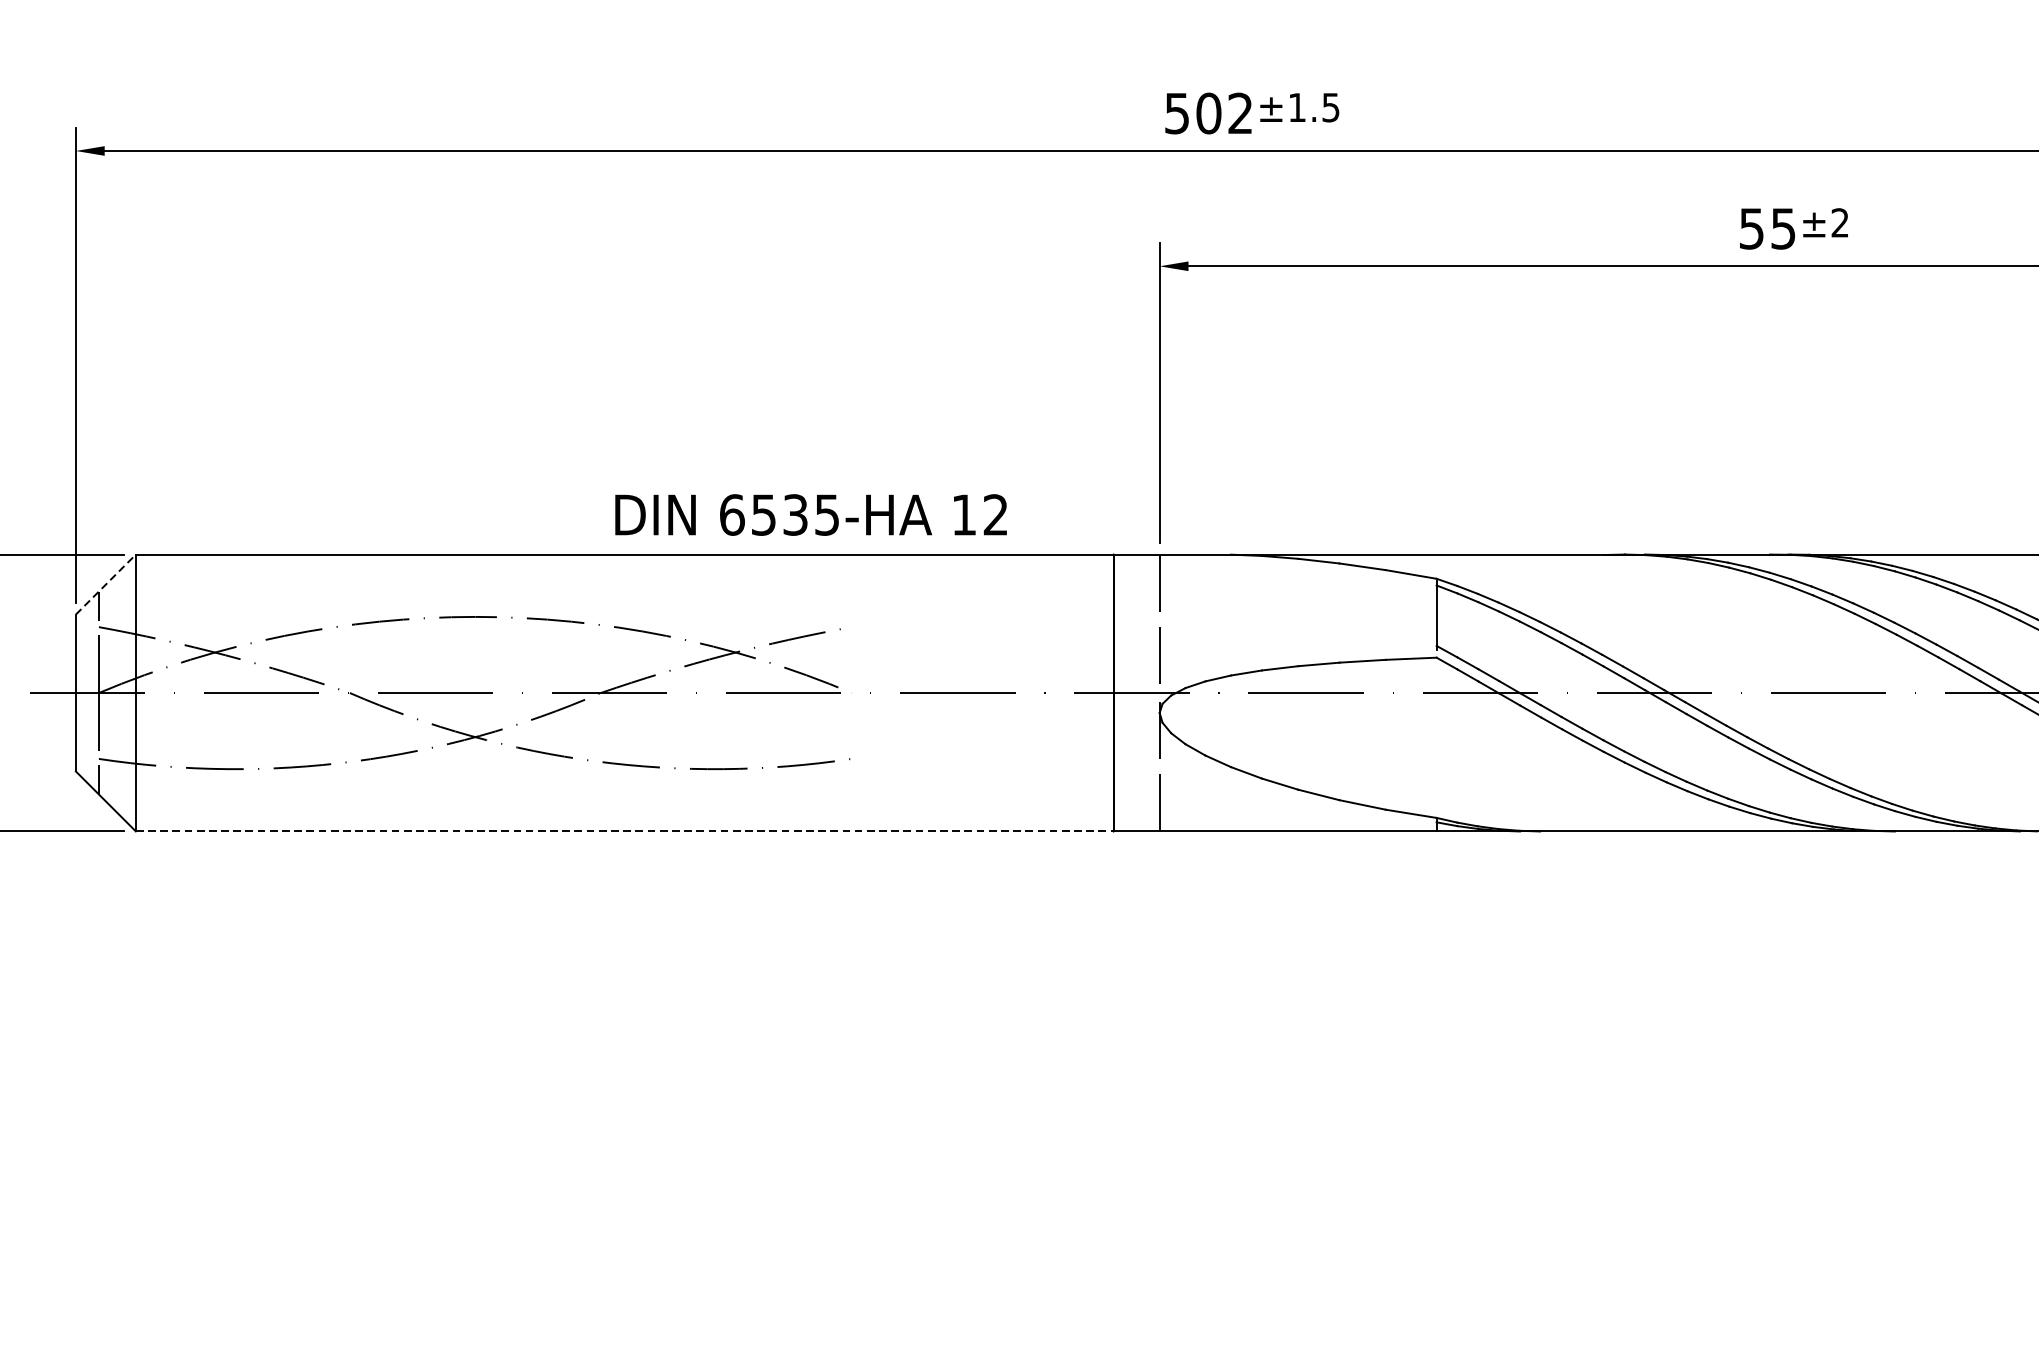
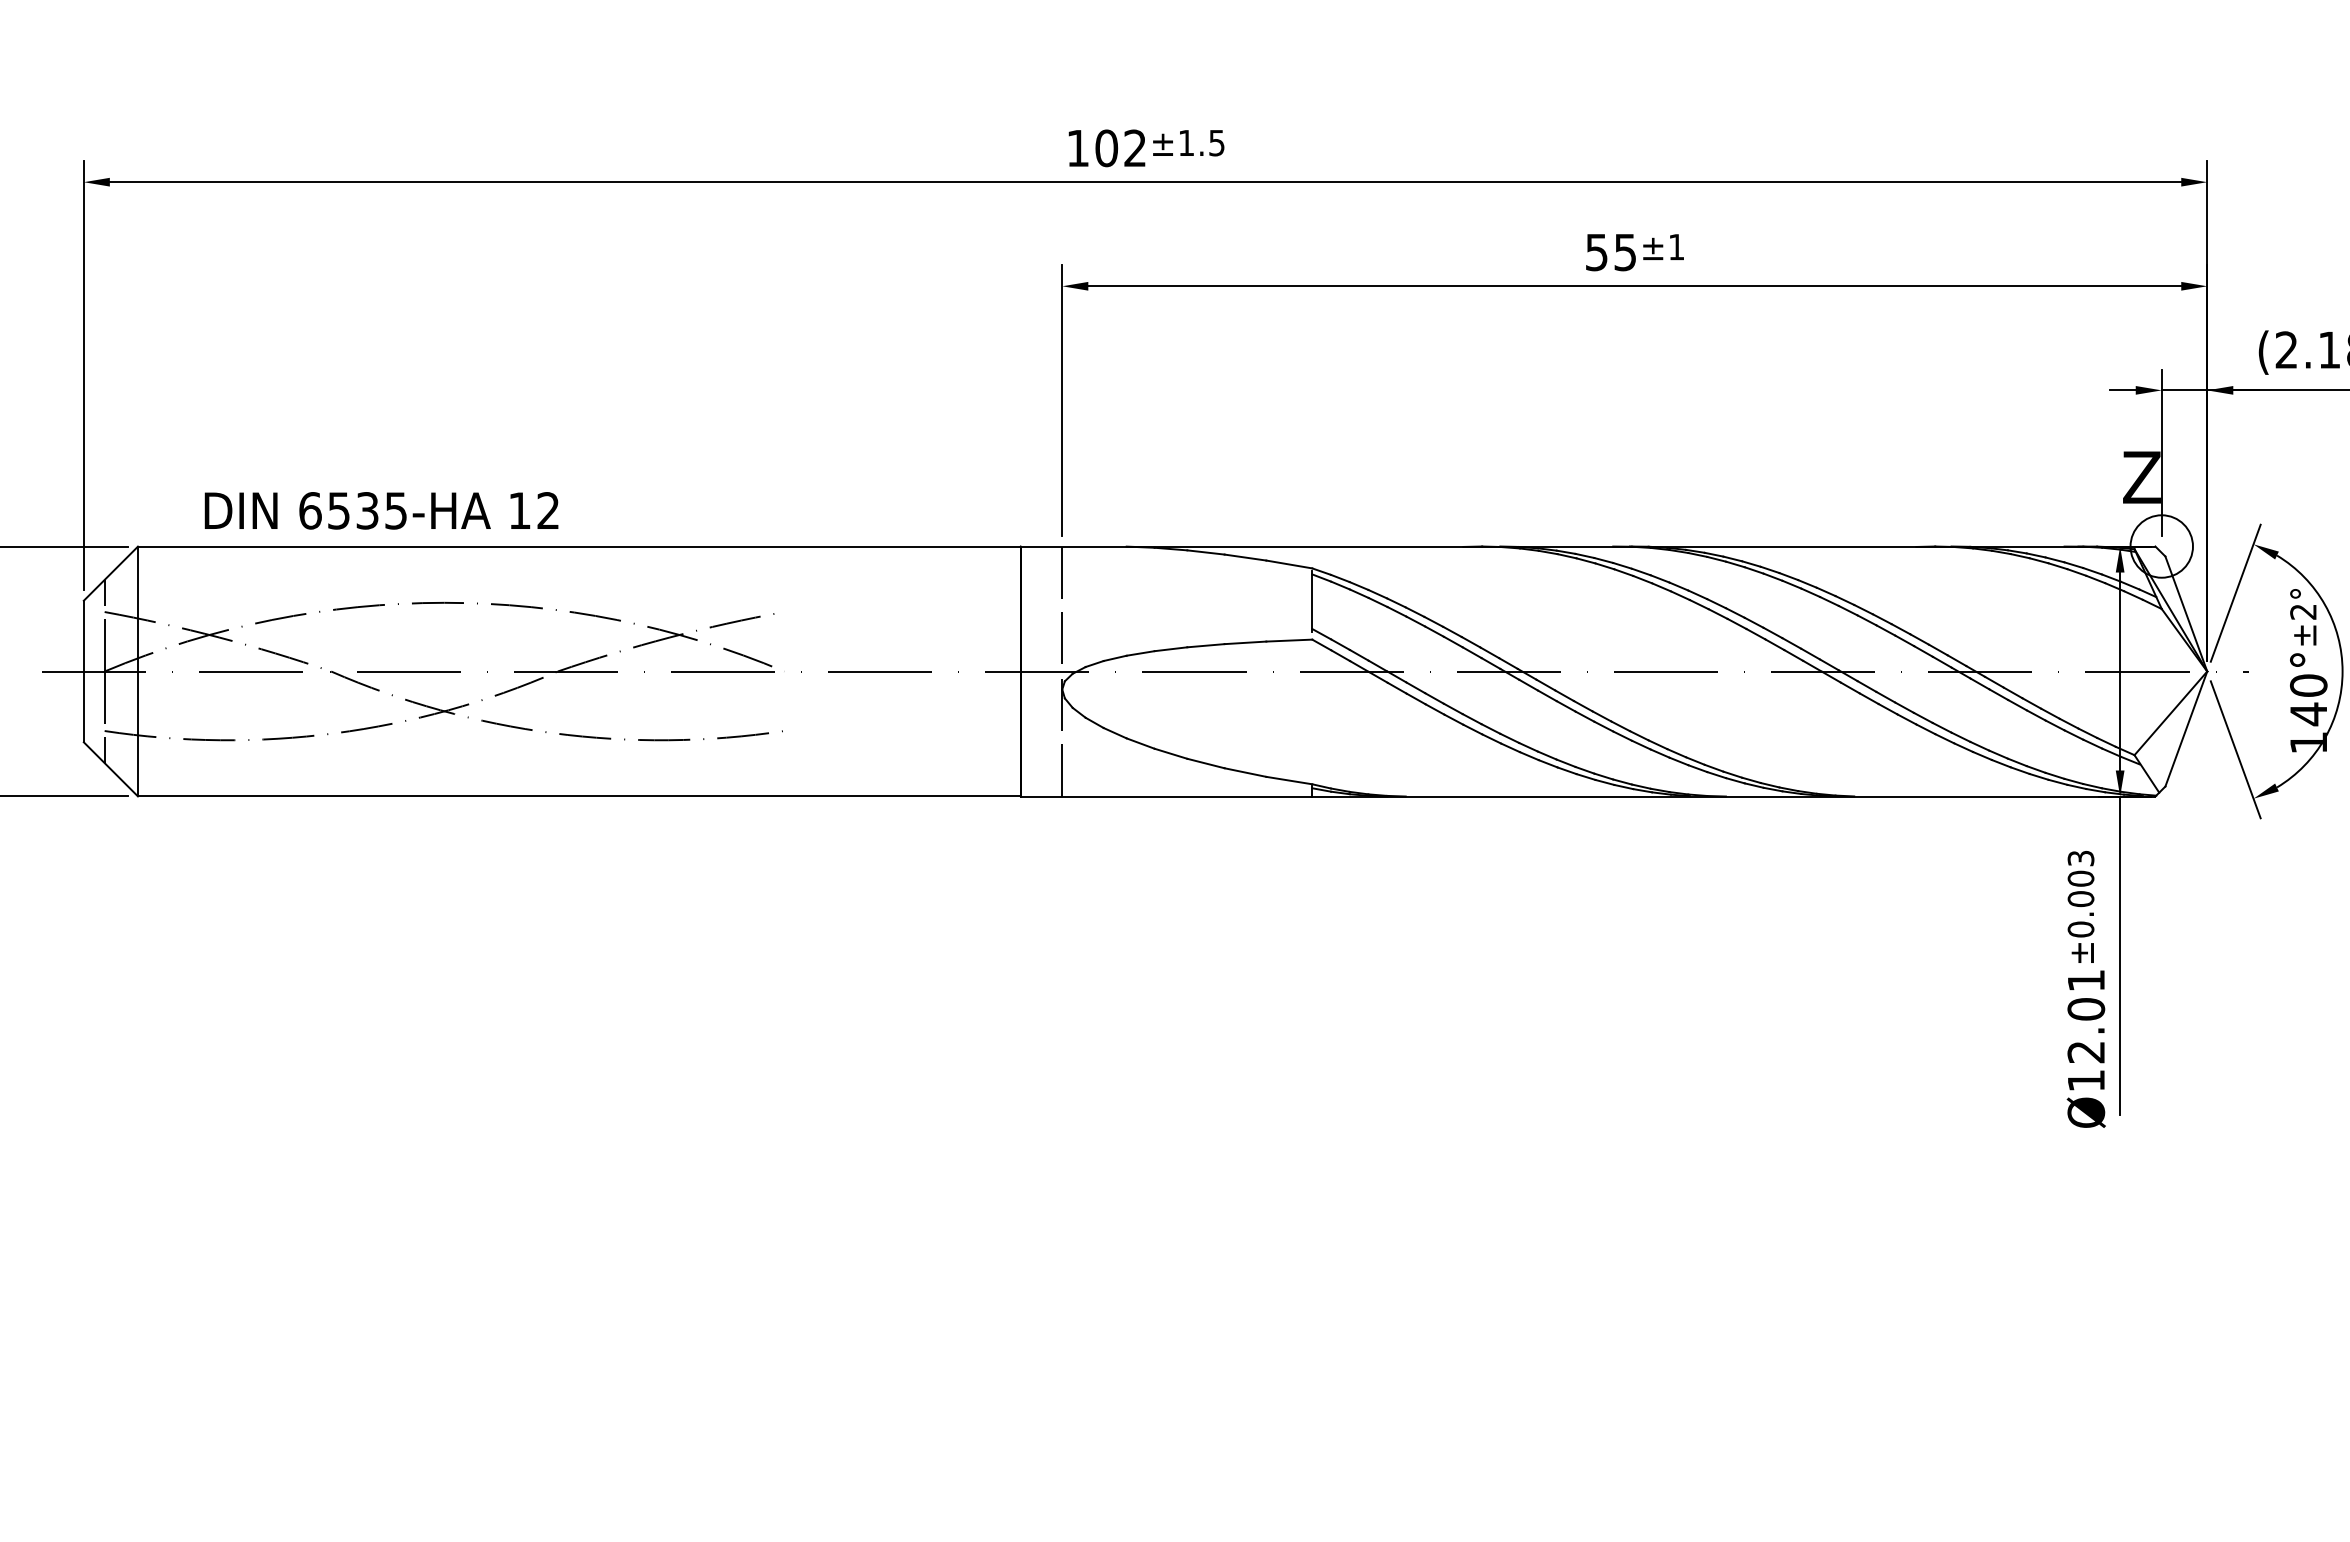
text: (1176, 113) -> (1077, 148), 502 -> 102
text: (1840, 222) -> (1676, 246), ±2 -> ±1
text: (810, 514) -> (381, 510), moved
line: (106, 584) -> (111, 573), dashed -> solid
line: (624, 831) -> (579, 796), dashed -> solid

